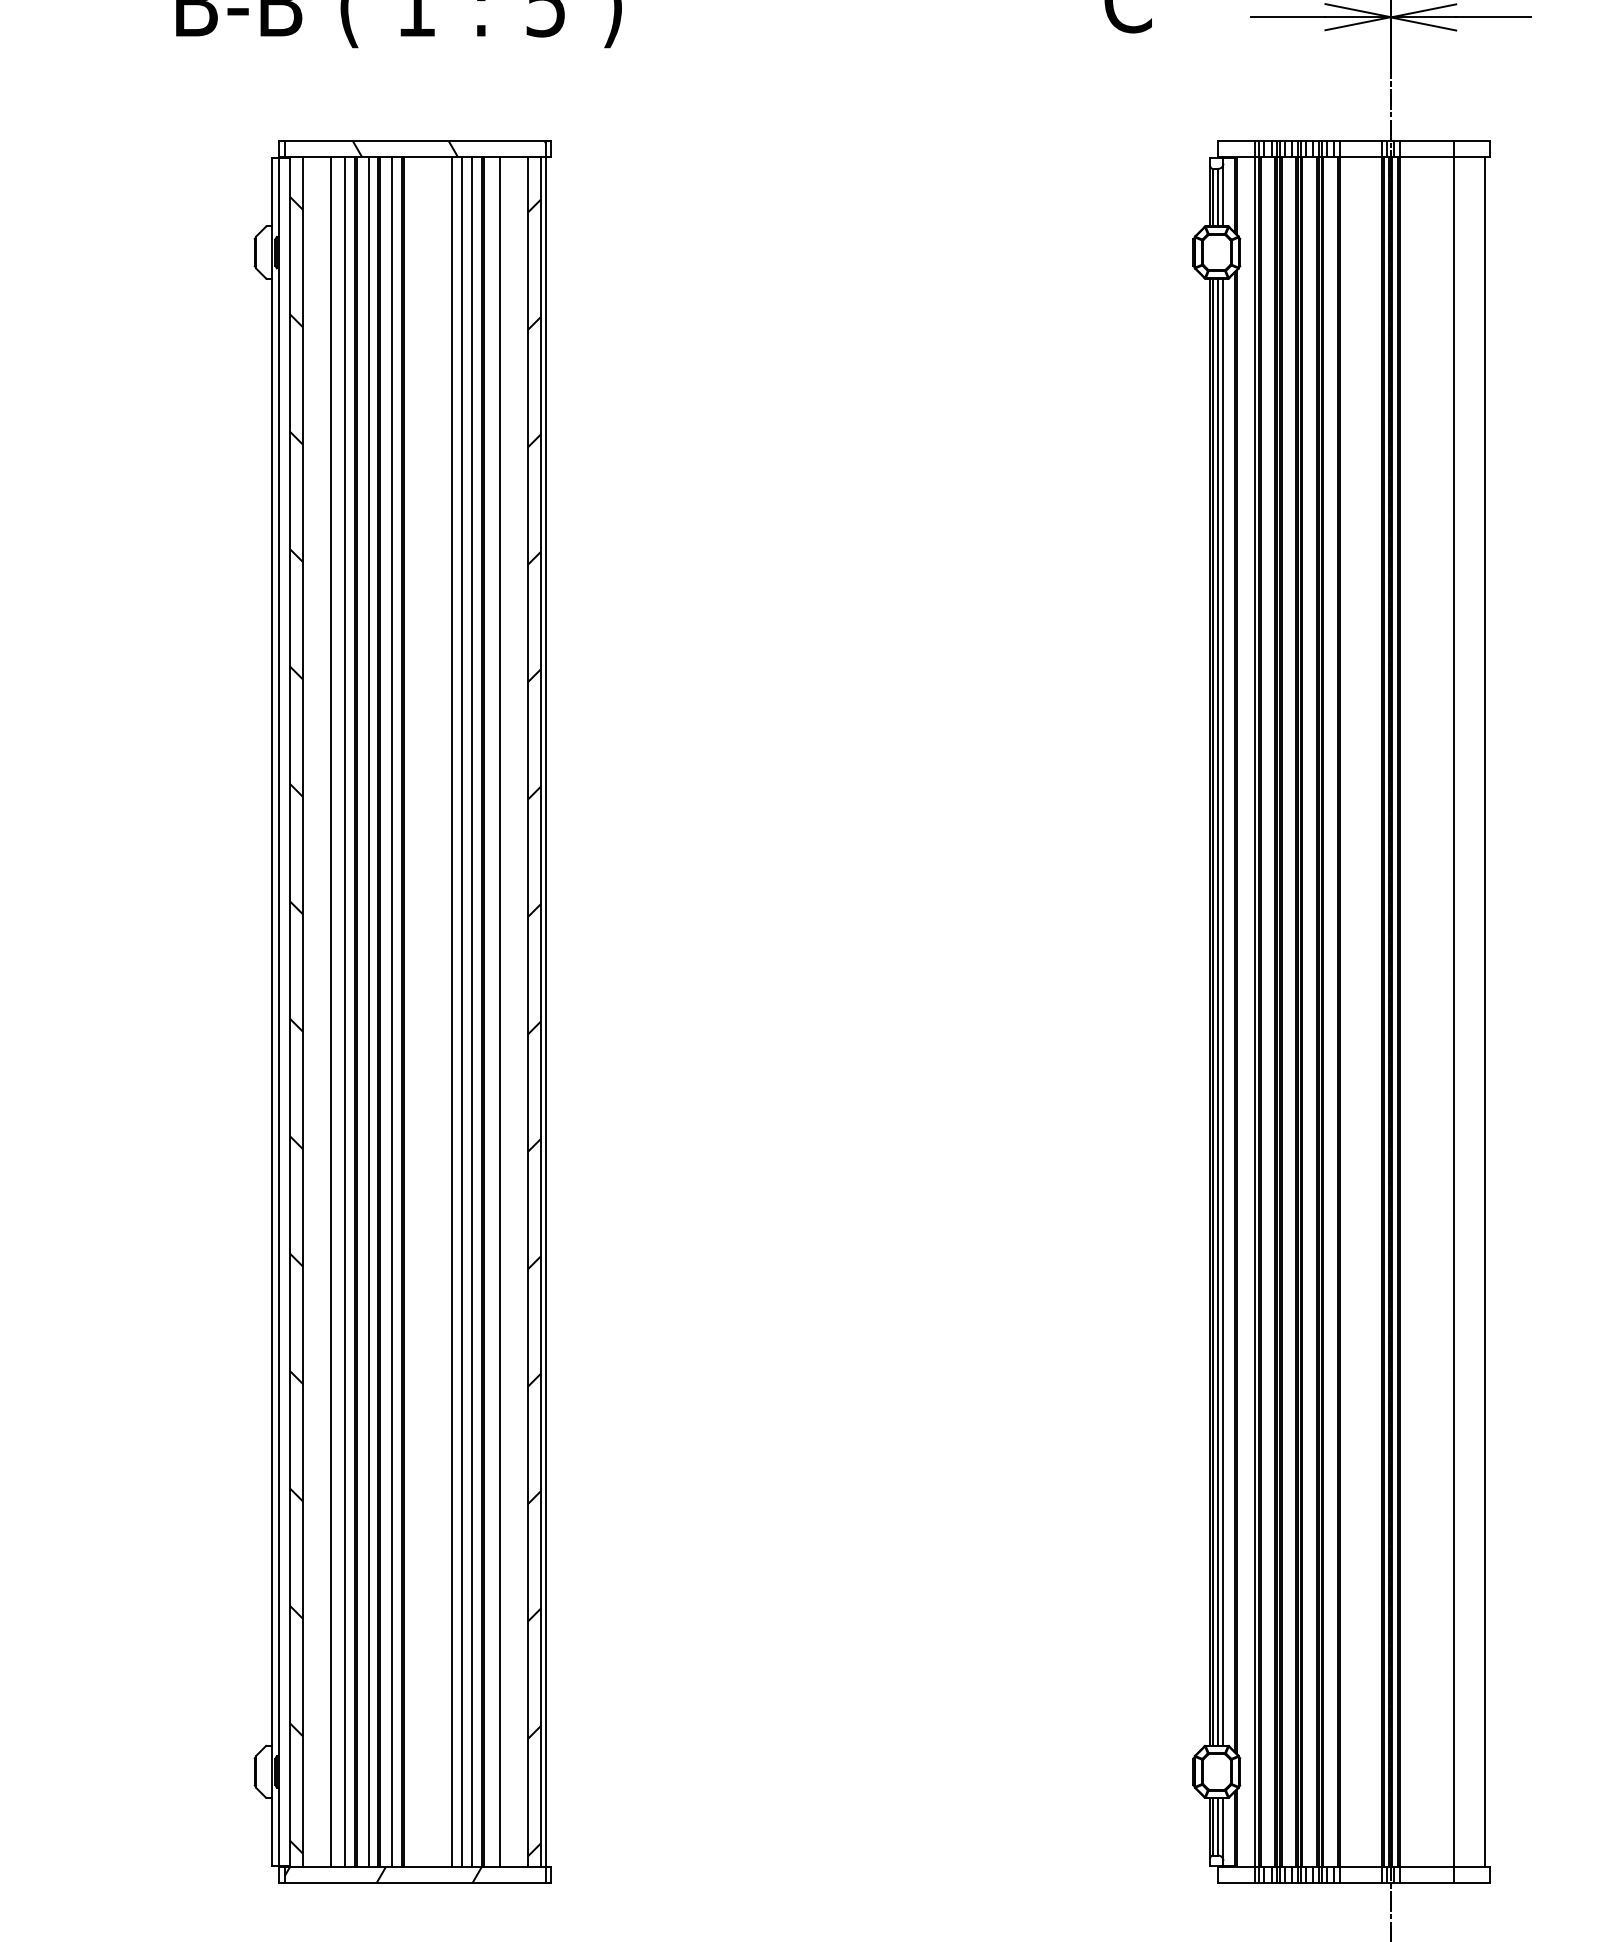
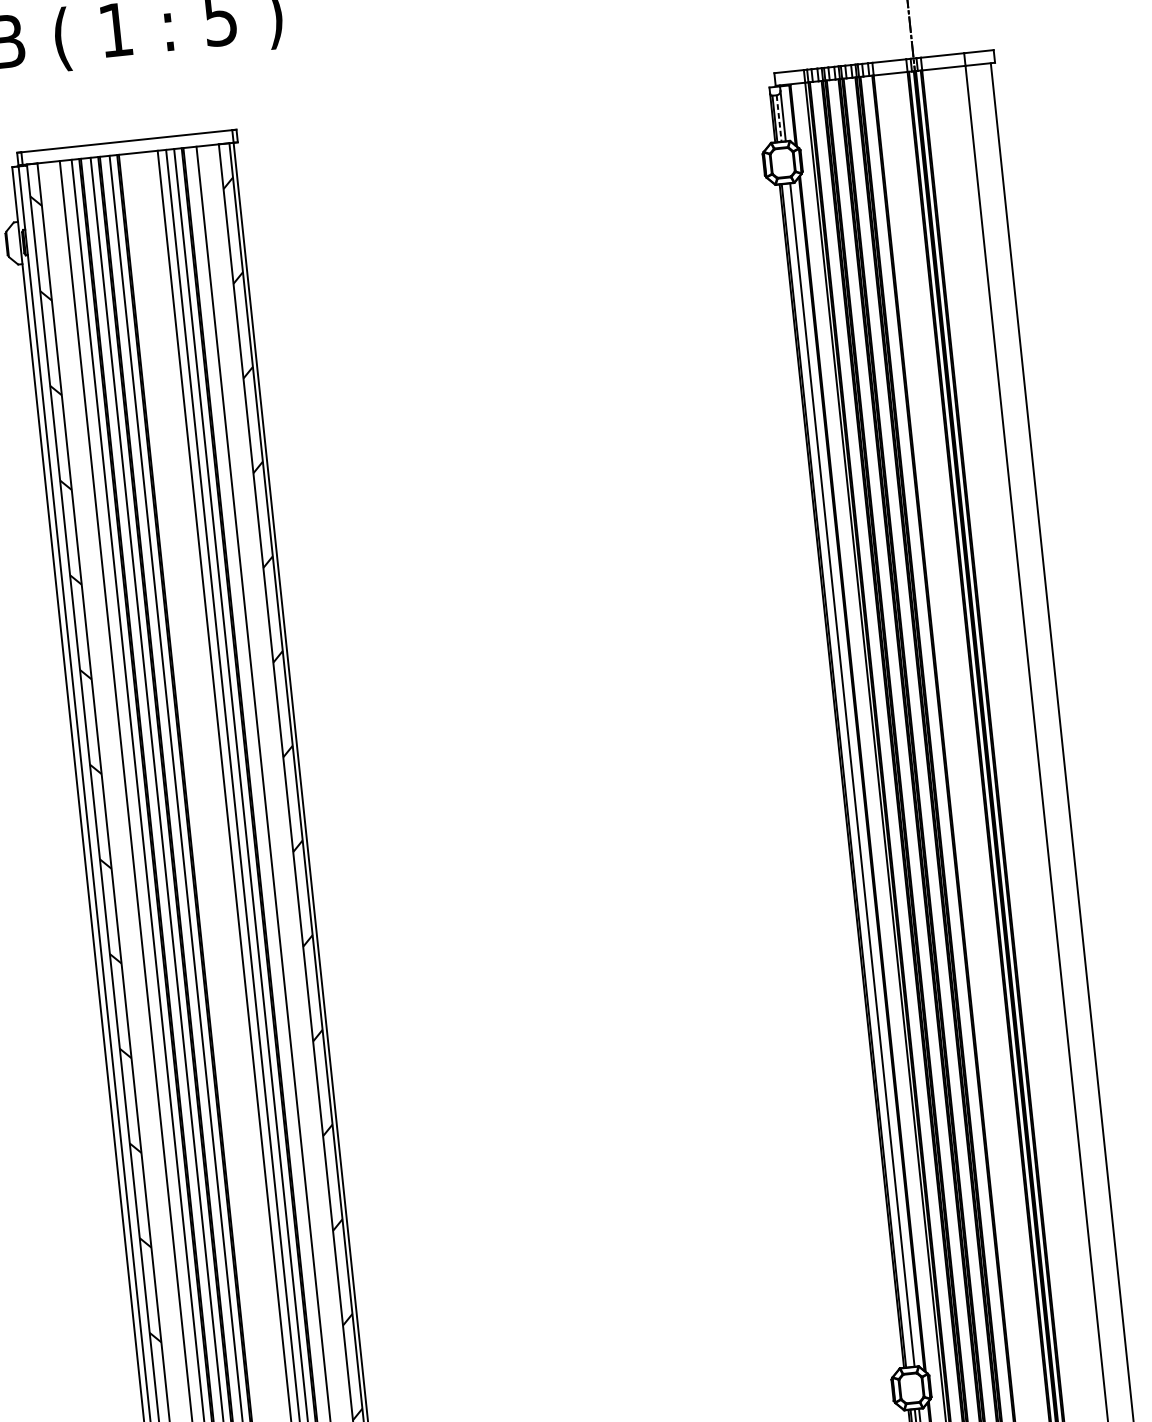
hatch: (449, 149) -> (155, 144), removed
line: (1218, 197) -> (779, 118), solid -> dashed
line: (1218, 1011) -> (848, 774), removed

